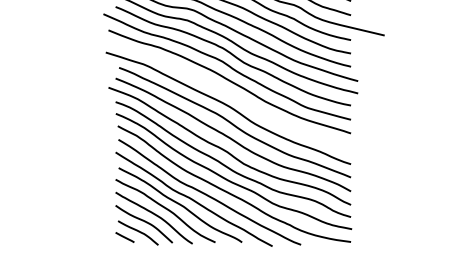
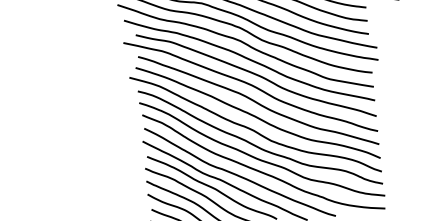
curve: (234, 97) -> (255, 75), added

